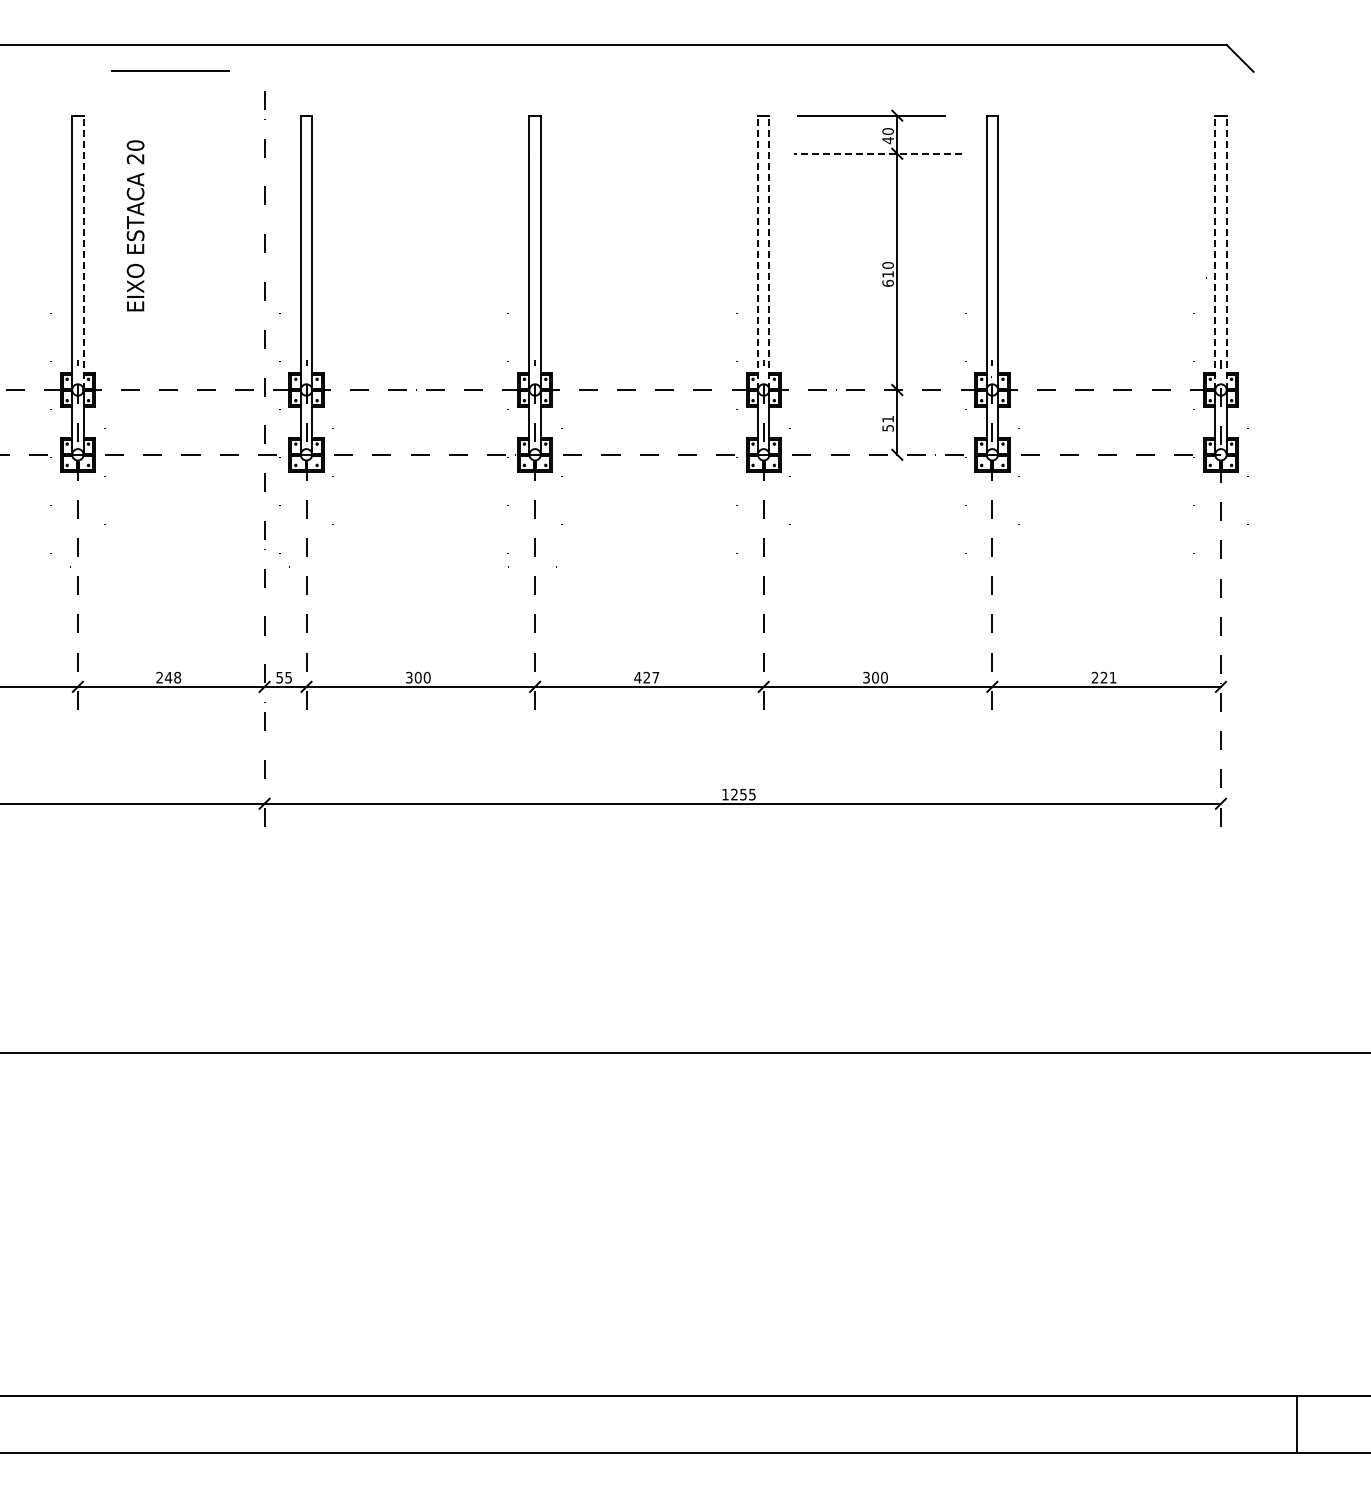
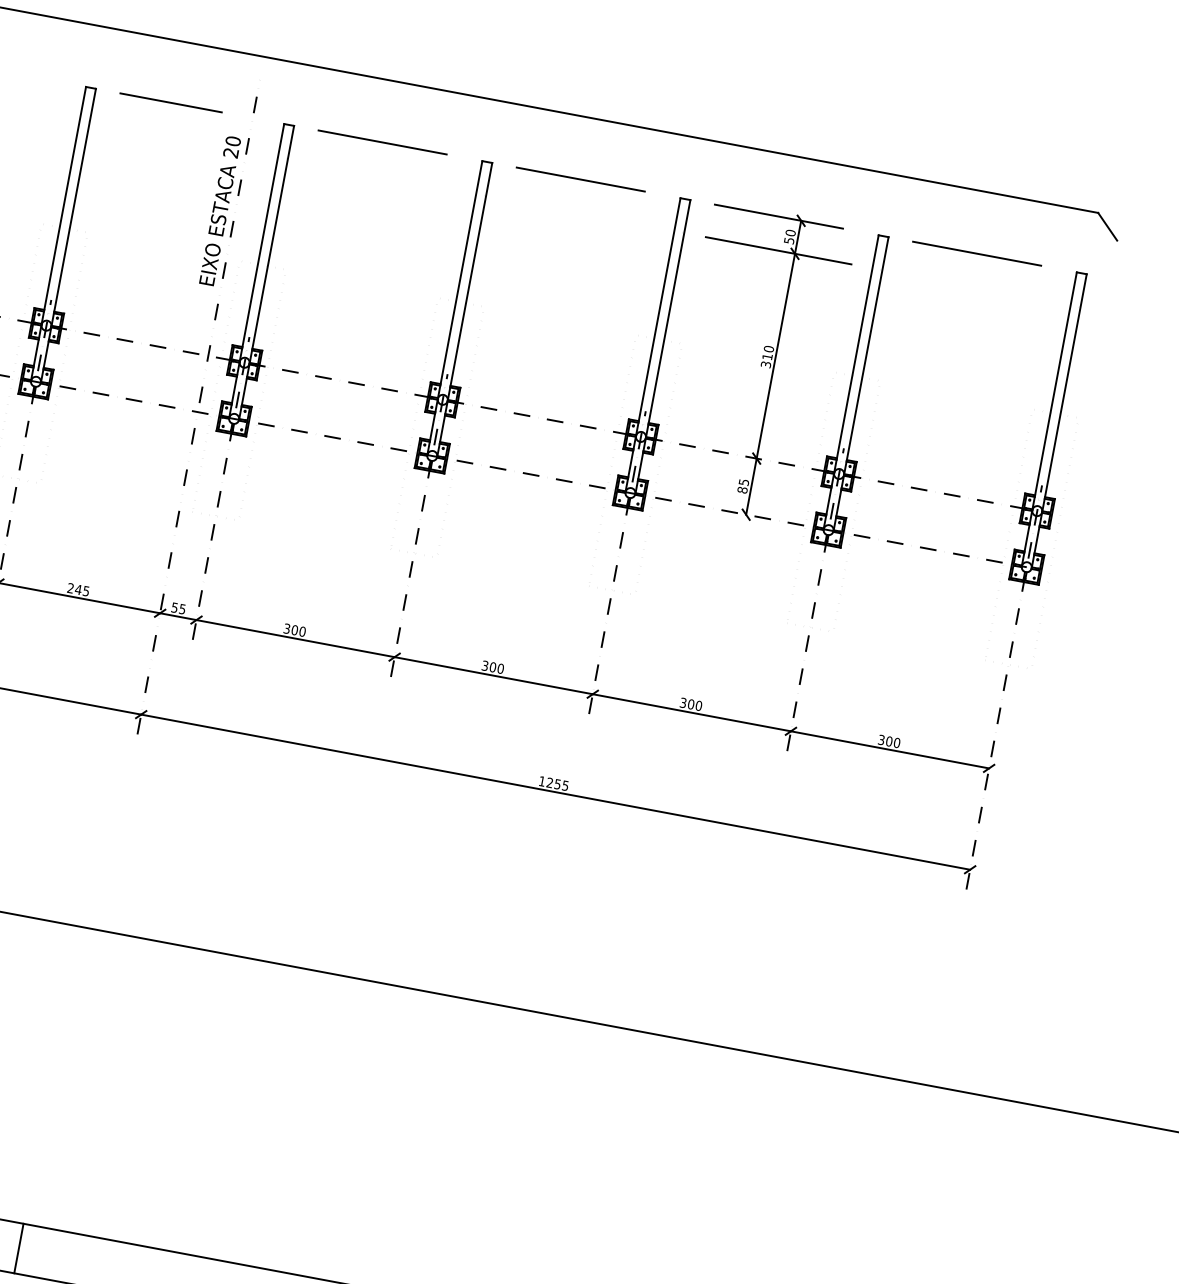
line: (170, 70) -> (171, 102), moved
line: (414, 115) -> (382, 142), added
line: (642, 115) -> (580, 179), added
line: (1100, 115) -> (977, 253), added
text: (887, 140) -> (788, 240), 40 -> 50
line: (878, 153) -> (778, 250), dashed -> solid
text: (135, 225) -> (220, 210), moved
line: (83, 252) -> (73, 207), dashed -> solid
line: (758, 252) -> (658, 316), dashed -> solid
line: (769, 252) -> (668, 318), dashed -> solid
line: (1215, 252) -> (1054, 391), dashed -> solid
line: (1226, 252) -> (1064, 392), dashed -> solid
text: (887, 282) -> (765, 363), 610 -> 310
text: (887, 423) -> (742, 486), 51 -> 85
text: (177, 677) -> (86, 591), 248 -> 245
text: (646, 677) -> (492, 667), 427 -> 300
text: (1103, 677) -> (888, 741), 221 -> 300
line: (239, 1424) -> (18, 1248), added

